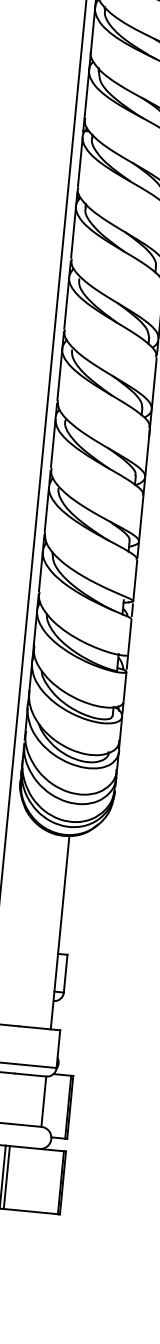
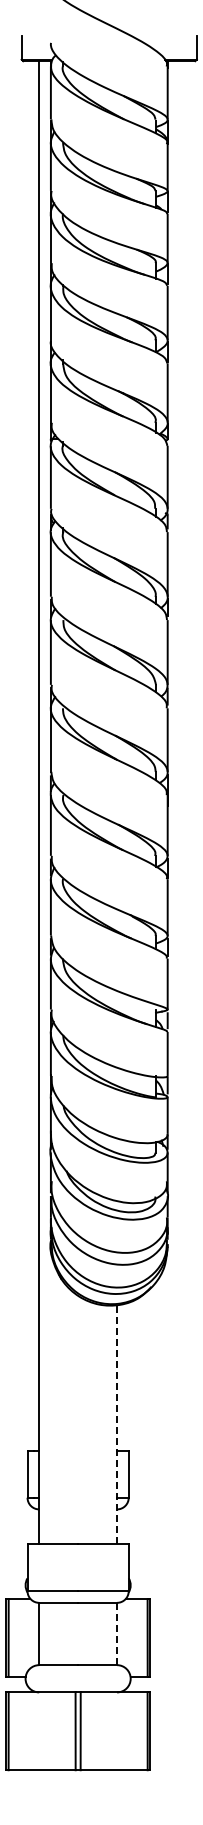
line: (60, 932) -> (117, 1424), solid -> dashed
line: (44, 1101) -> (117, 1633), solid -> dashed

